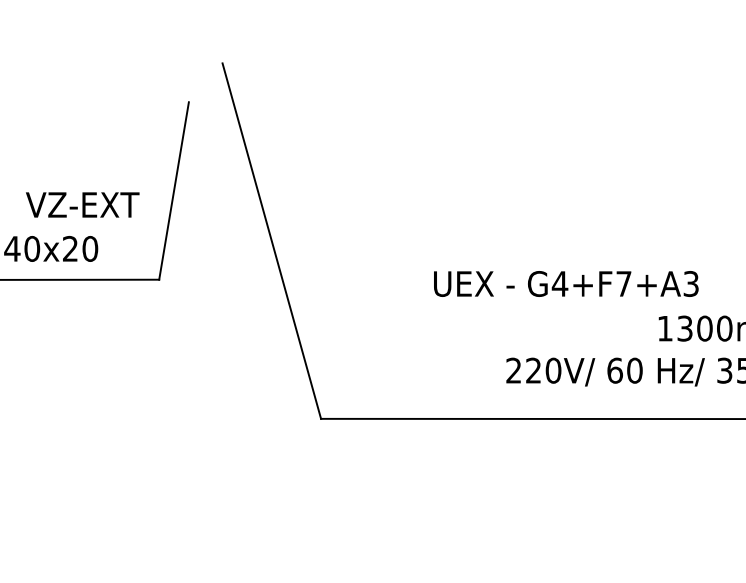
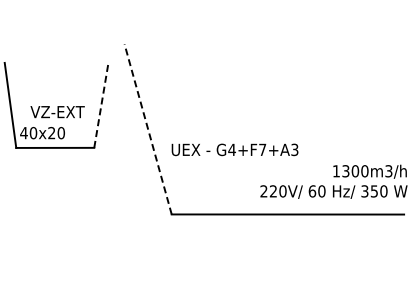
line: (174, 189) -> (101, 104), solid -> dashed
line: (272, 239) -> (148, 128), solid -> dashed
text: (565, 283) -> (234, 149), moved

